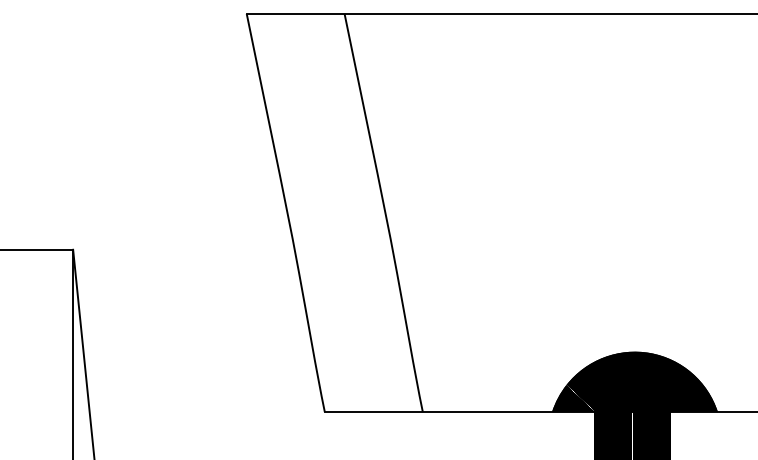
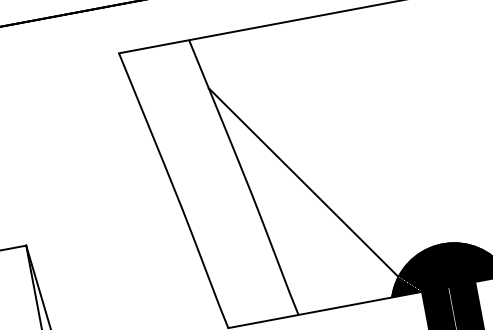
line: (462, 233) -> (303, 181), added

